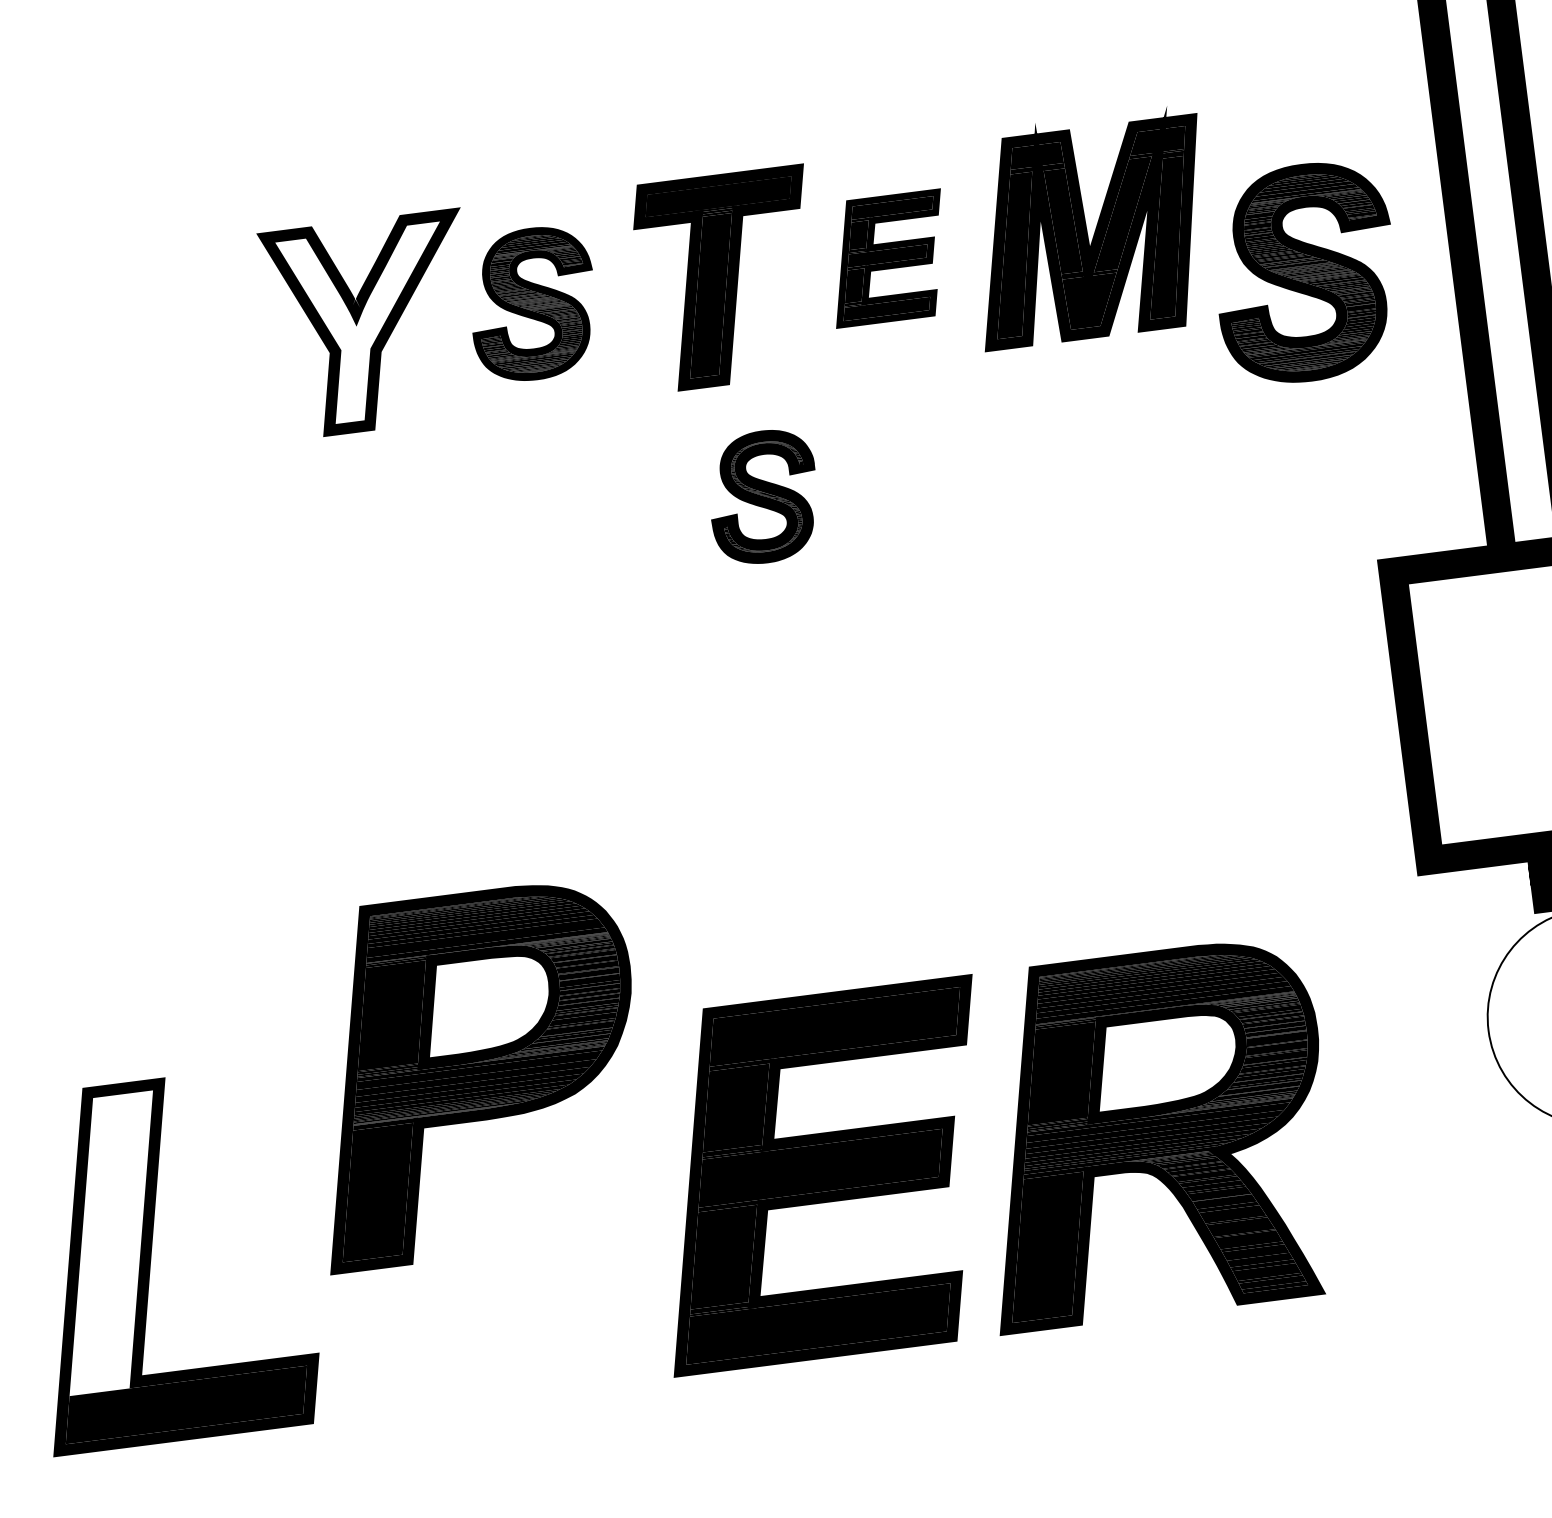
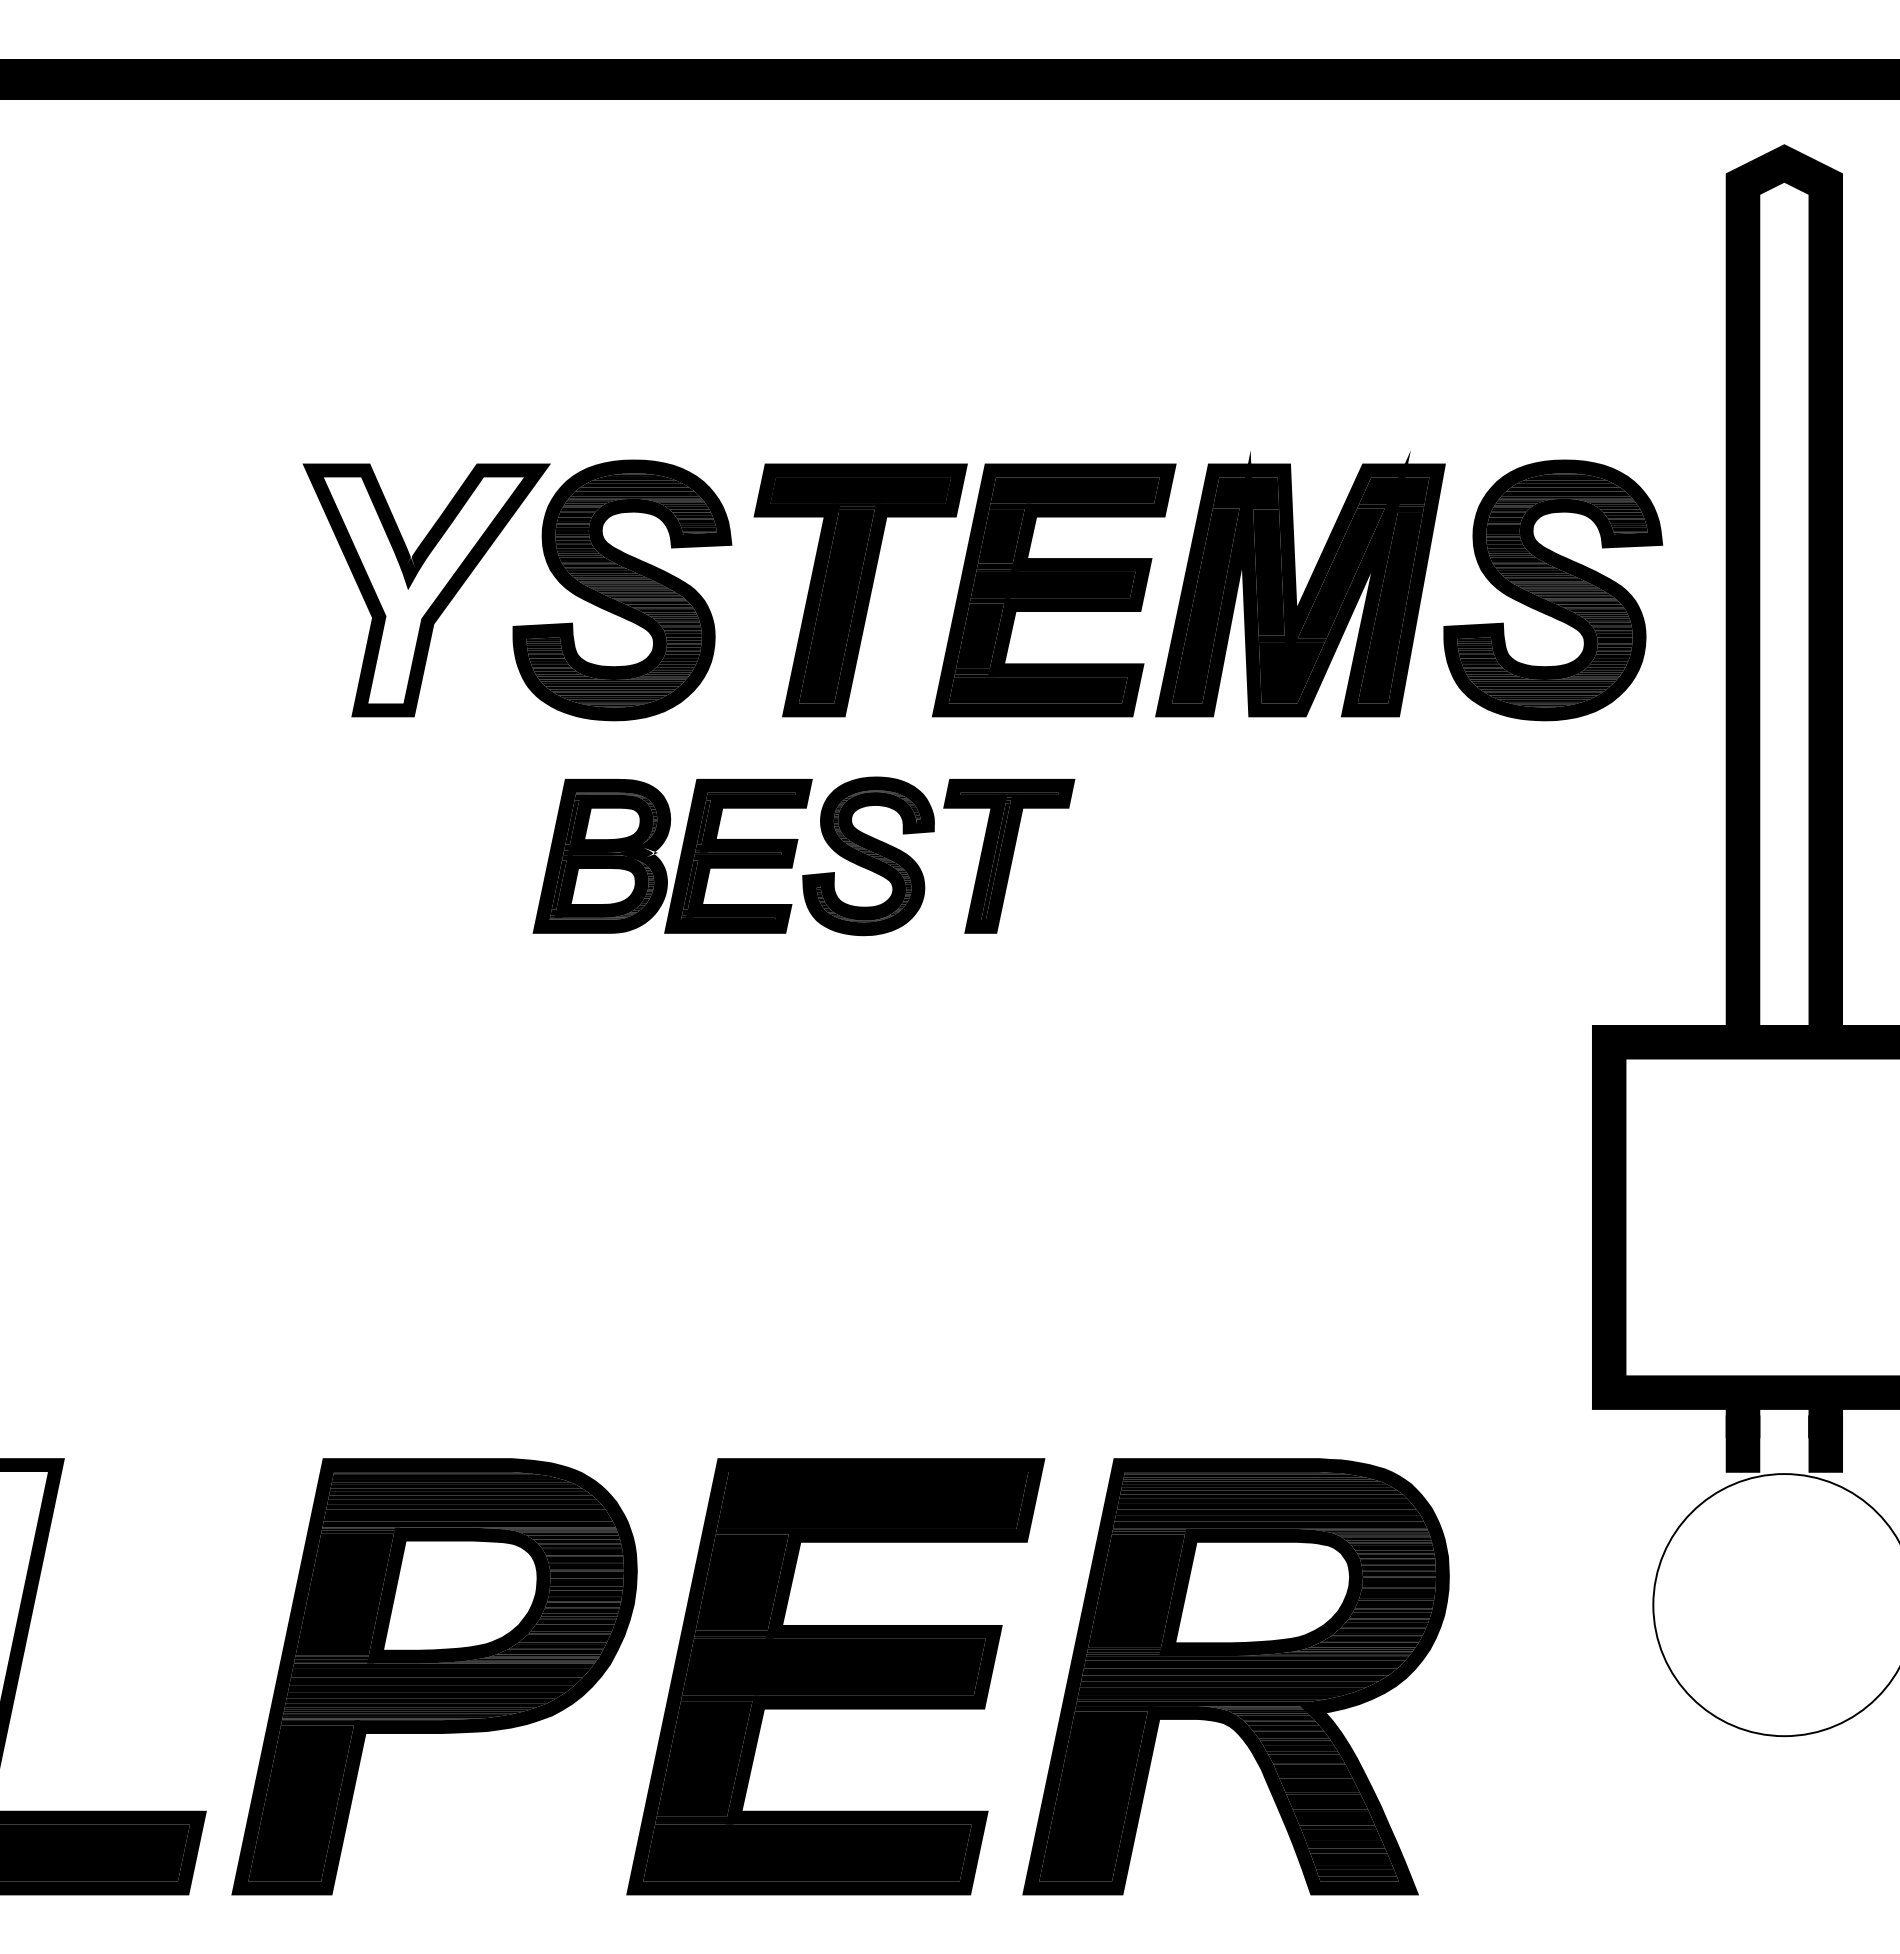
part: (888, 258) -> (1054, 590), size x1.67
part: (1305, 273) -> (1553, 590), moved
part: (533, 304) -> (622, 590), size x1.43
part: (879, 482) -> (1009, 856), added
part: (608, 518) -> (679, 858), added
part: (474, 1073) -> (434, 1676), moved

